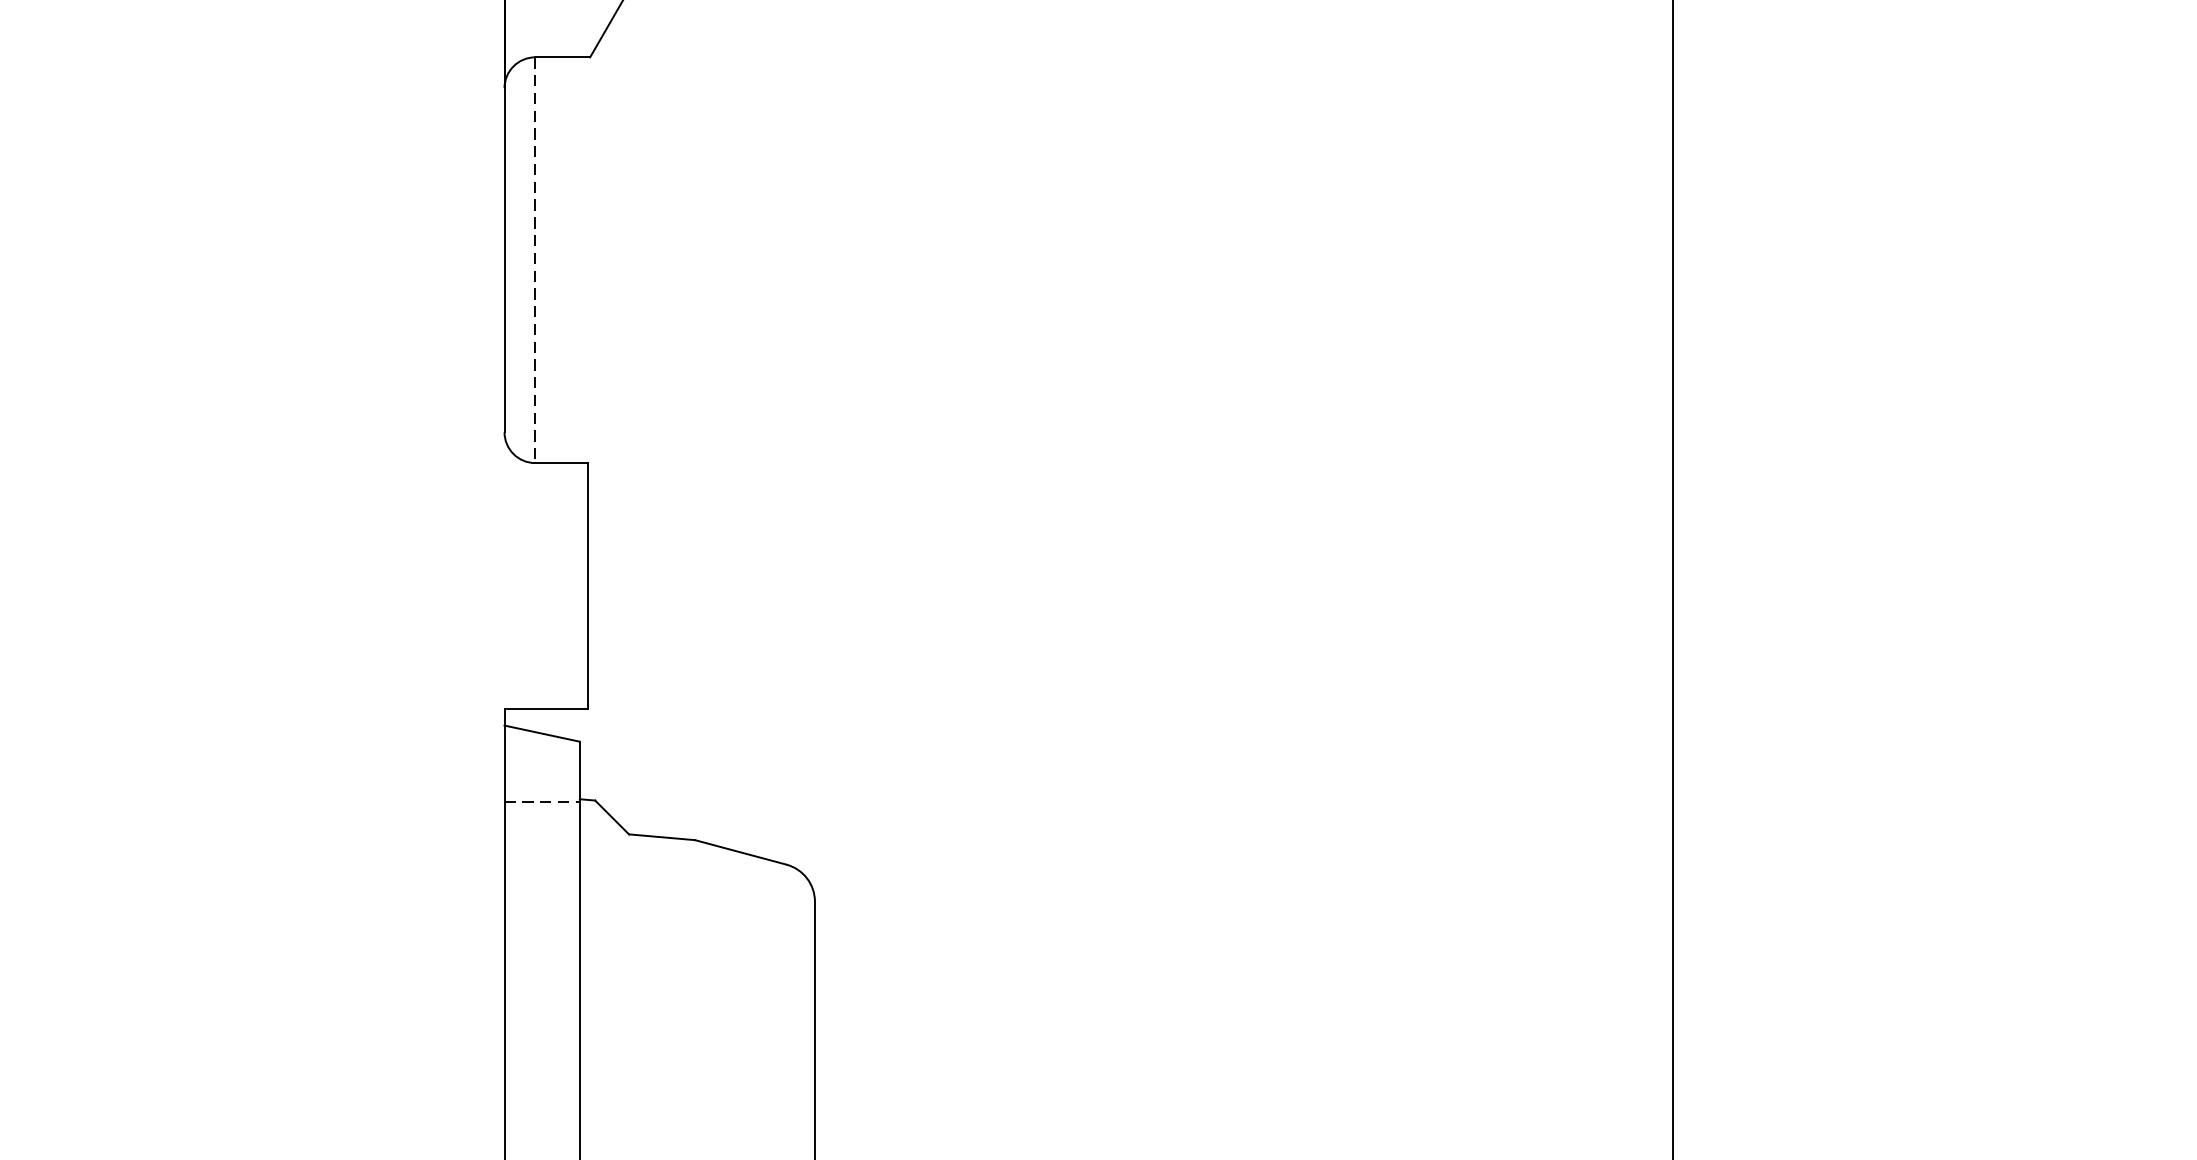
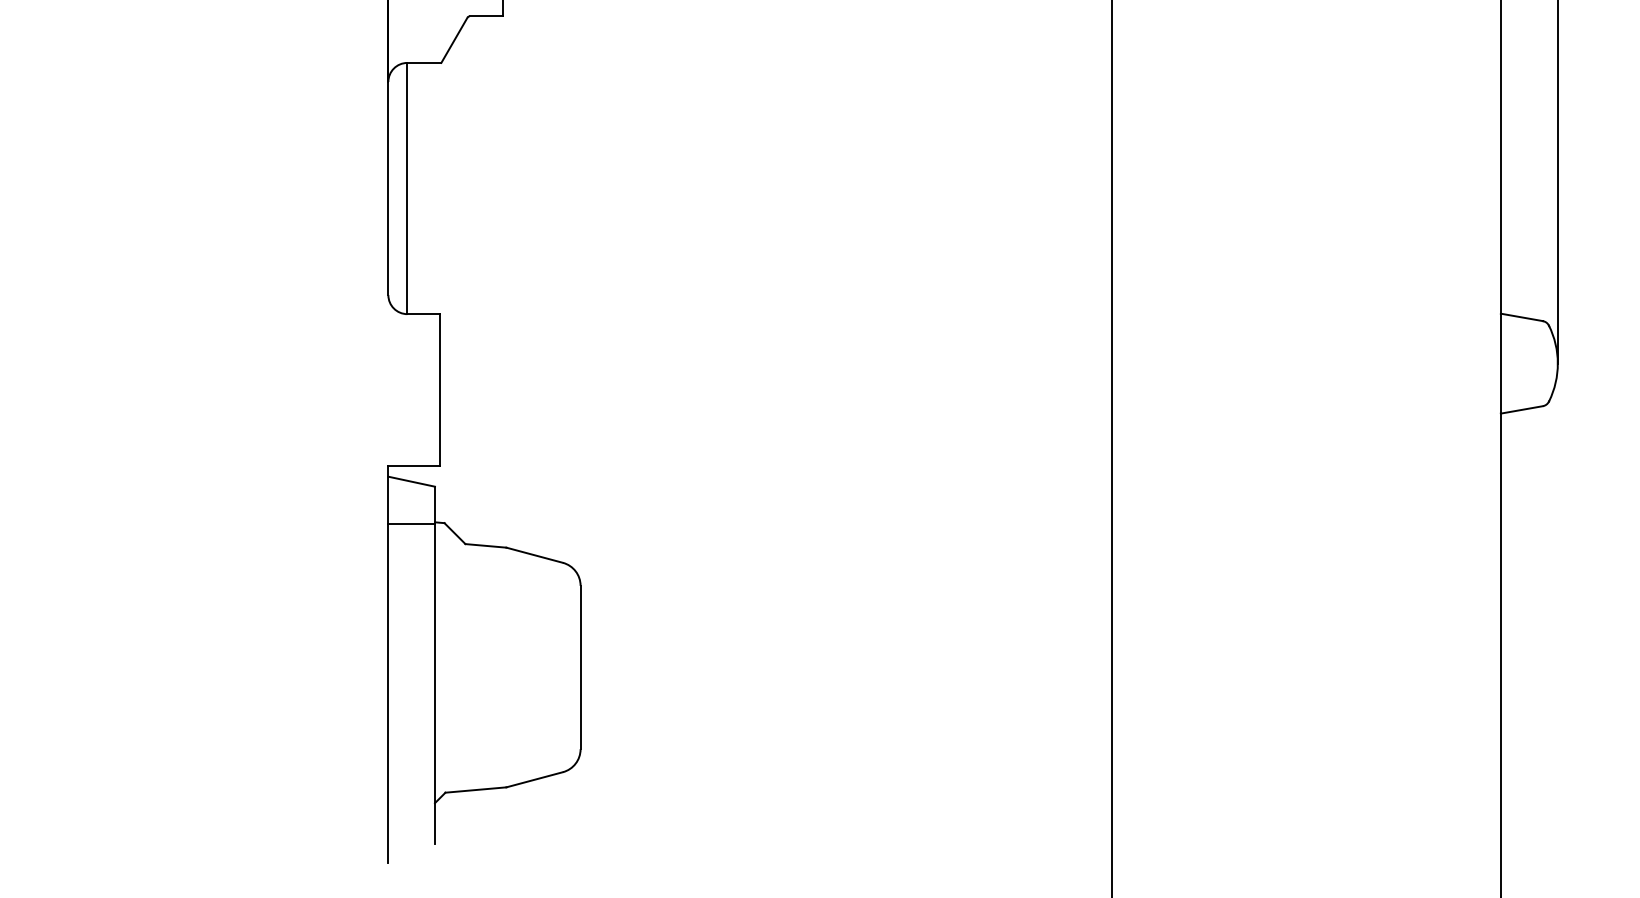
line: (535, 260) -> (407, 188), dashed -> solid
line: (543, 802) -> (412, 524), dashed -> solid

